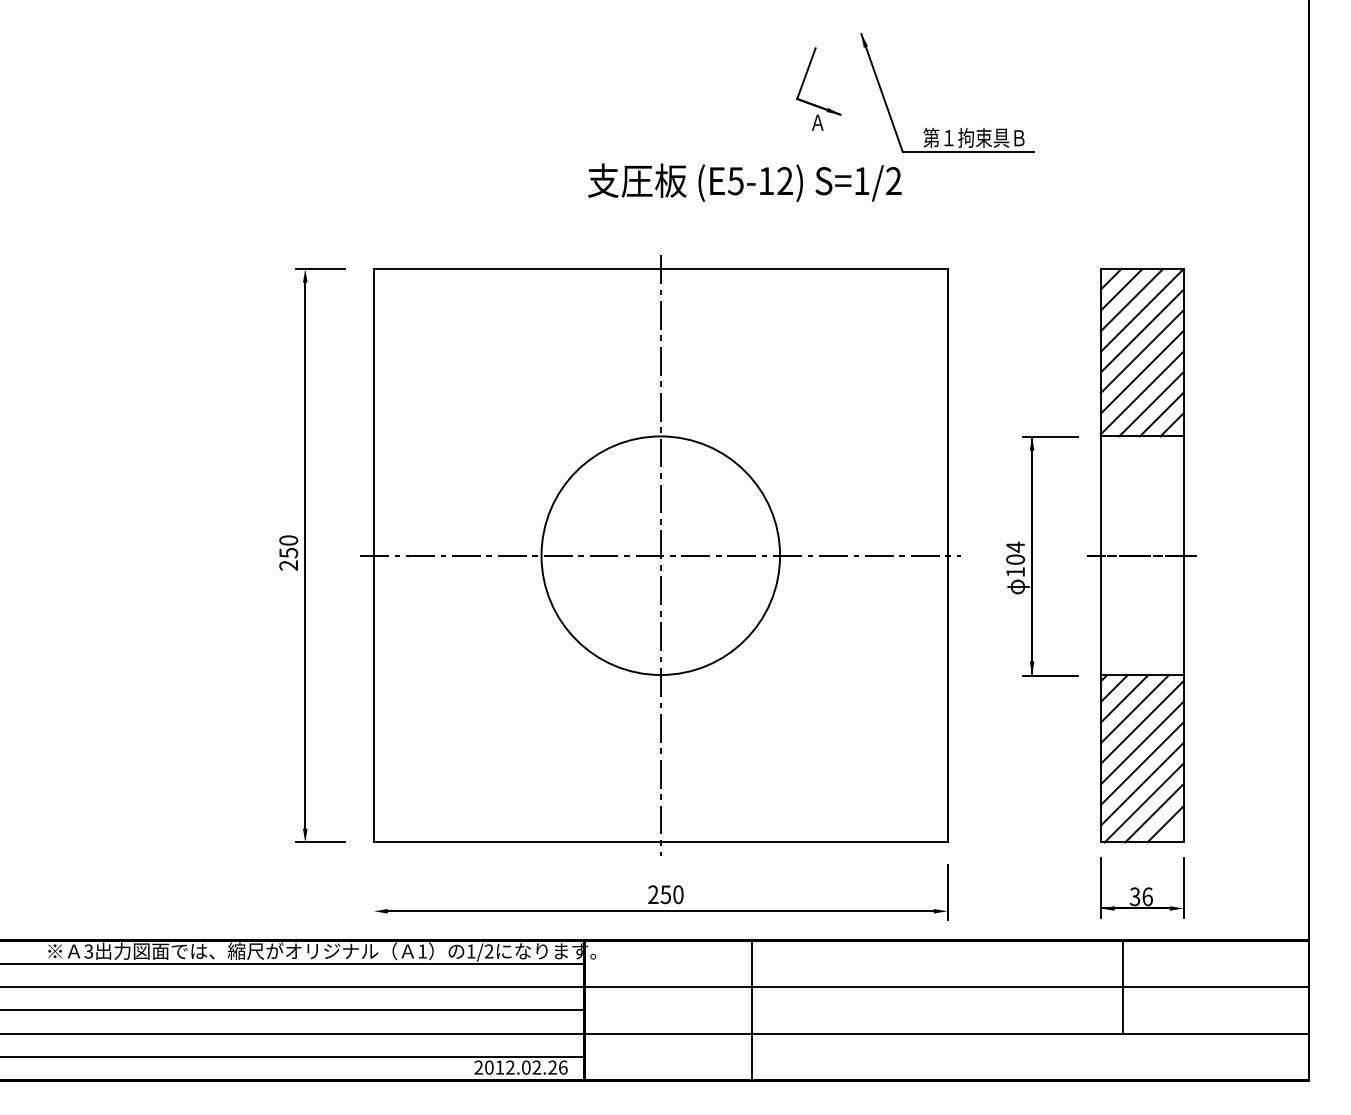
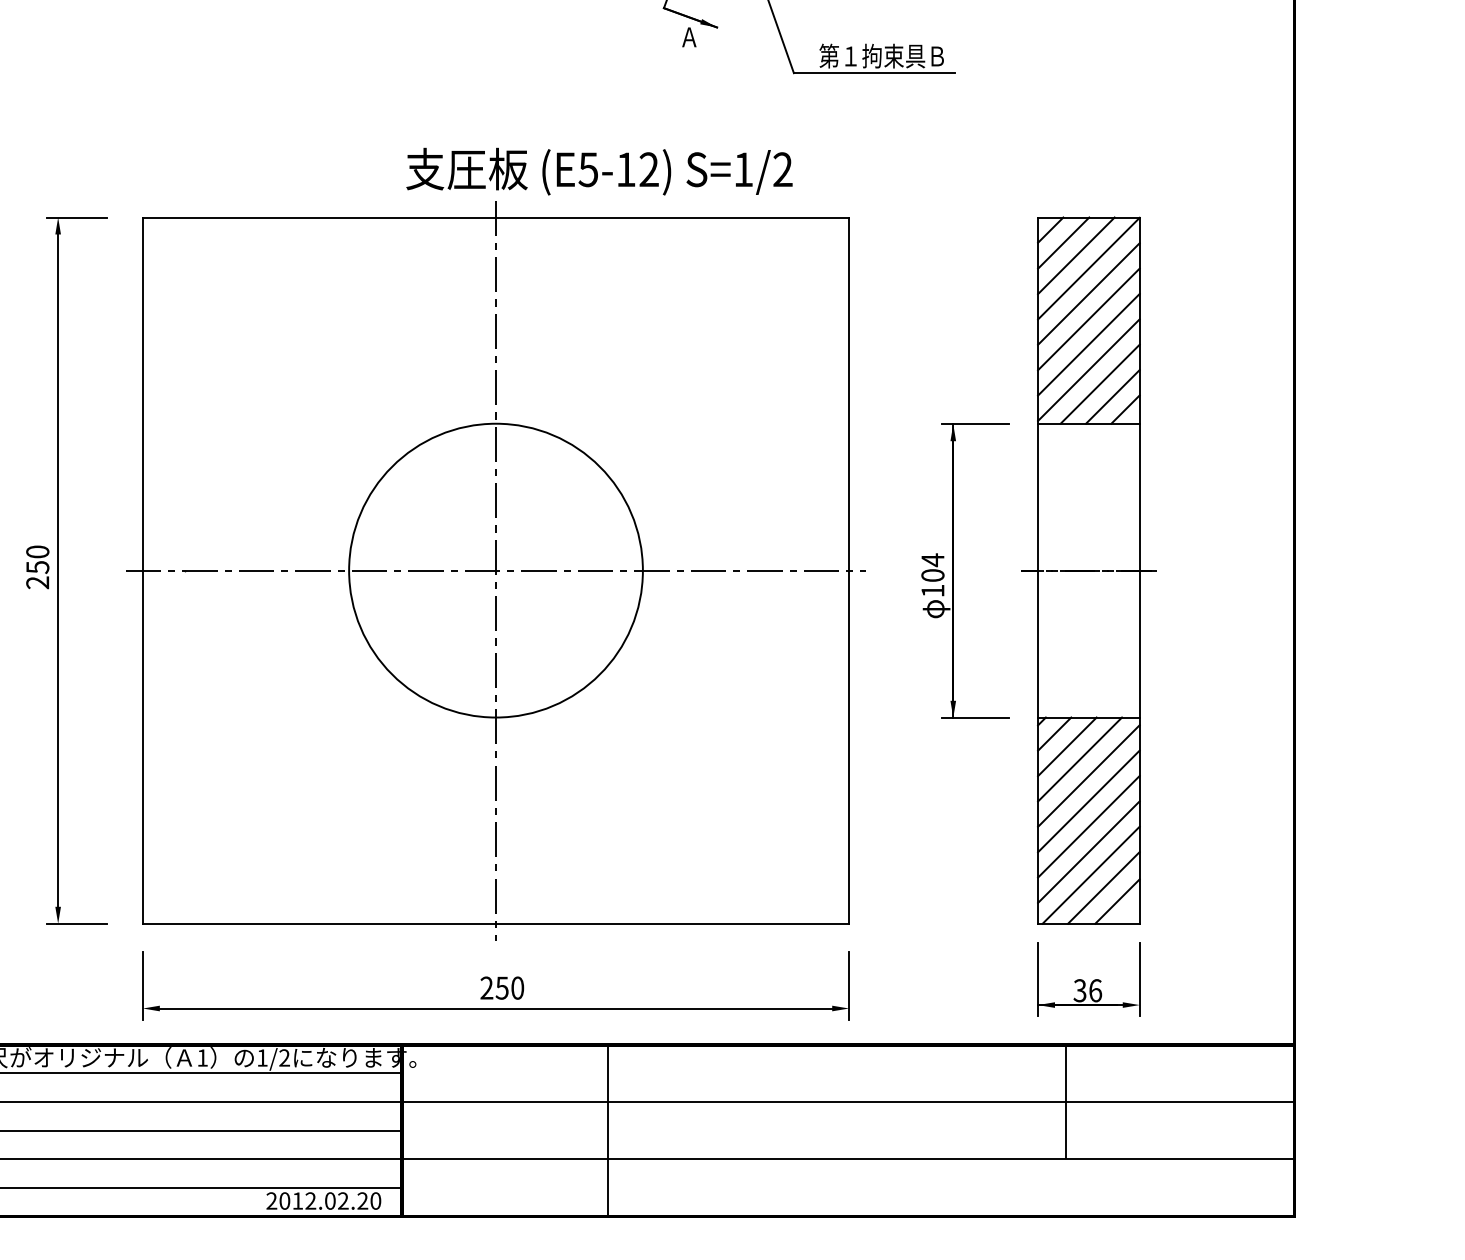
text: (744, 182) -> (599, 171), moved
line: (374, 892) -> (143, 985), added
text: (563, 1067) -> (376, 1200), 2012.02.26 -> 2012.02.20

